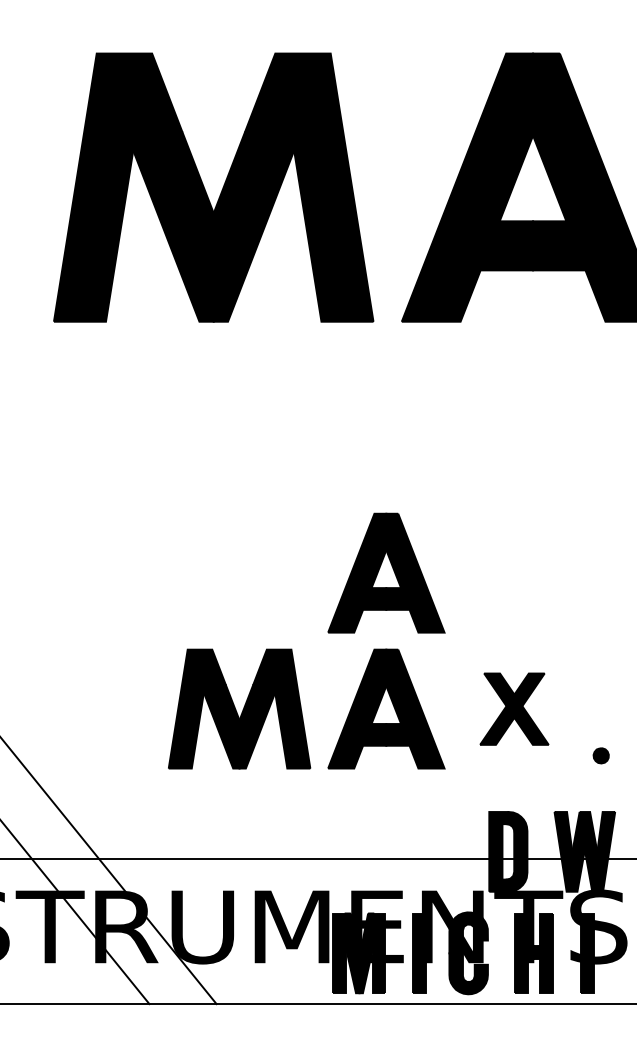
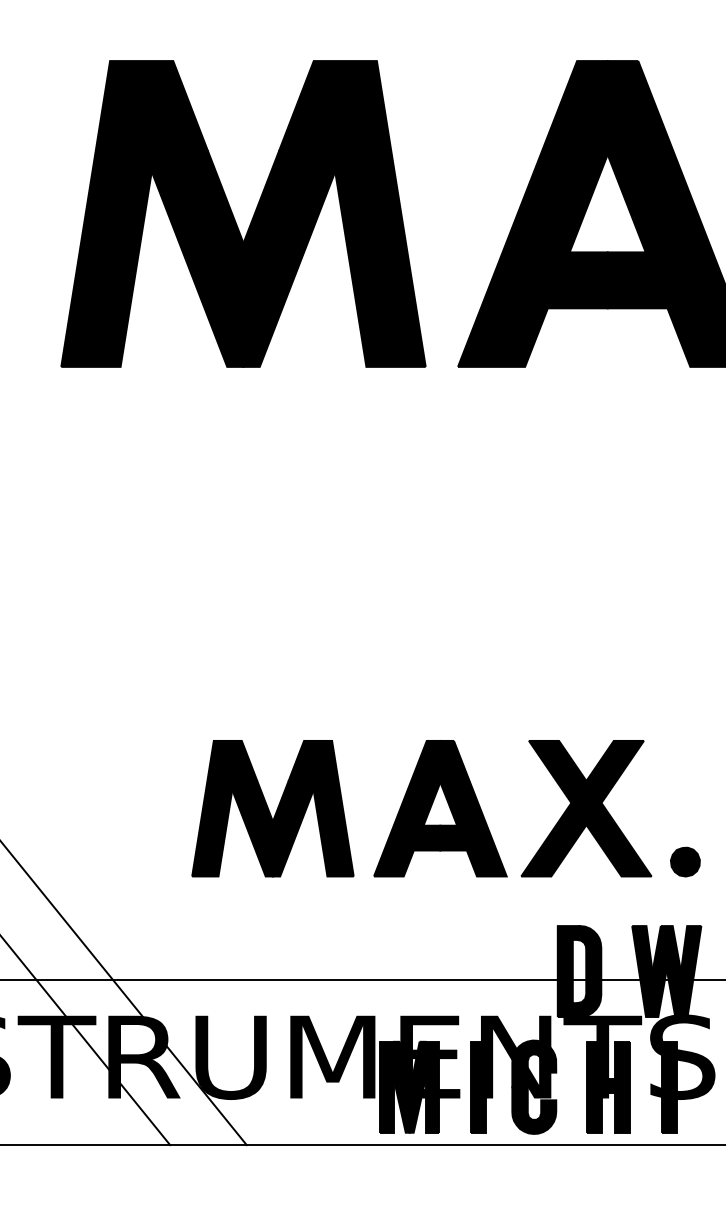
part: (386, 573) -> (440, 653), removed
part: (514, 708) -> (586, 808), size x1.67
part: (601, 755) -> (685, 861), size x1.67

